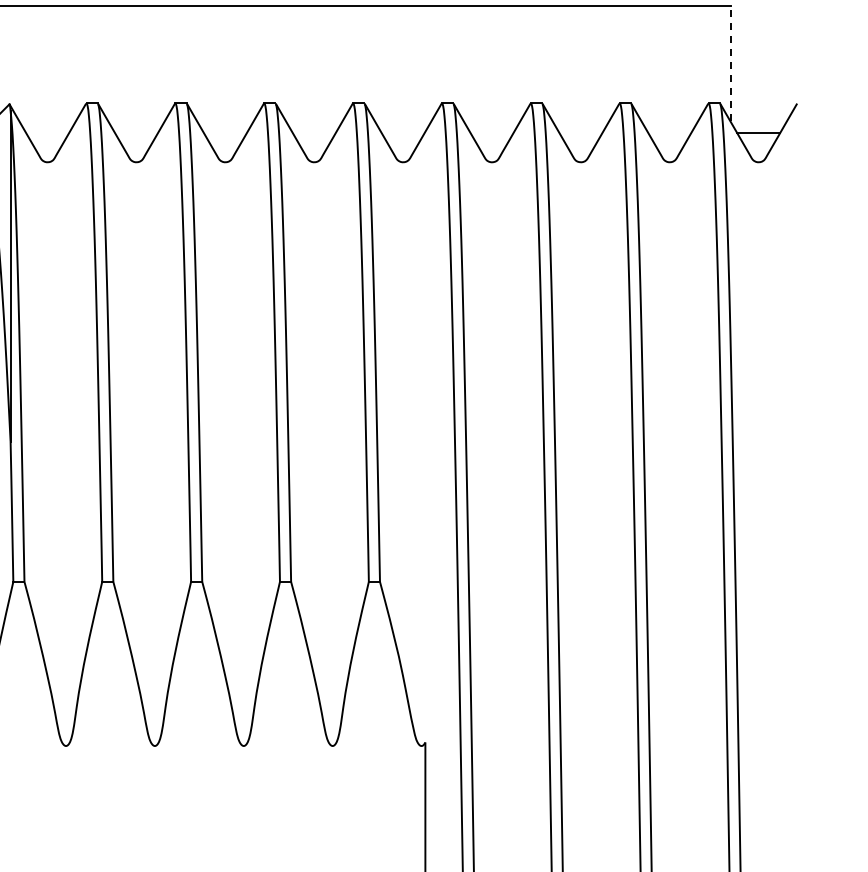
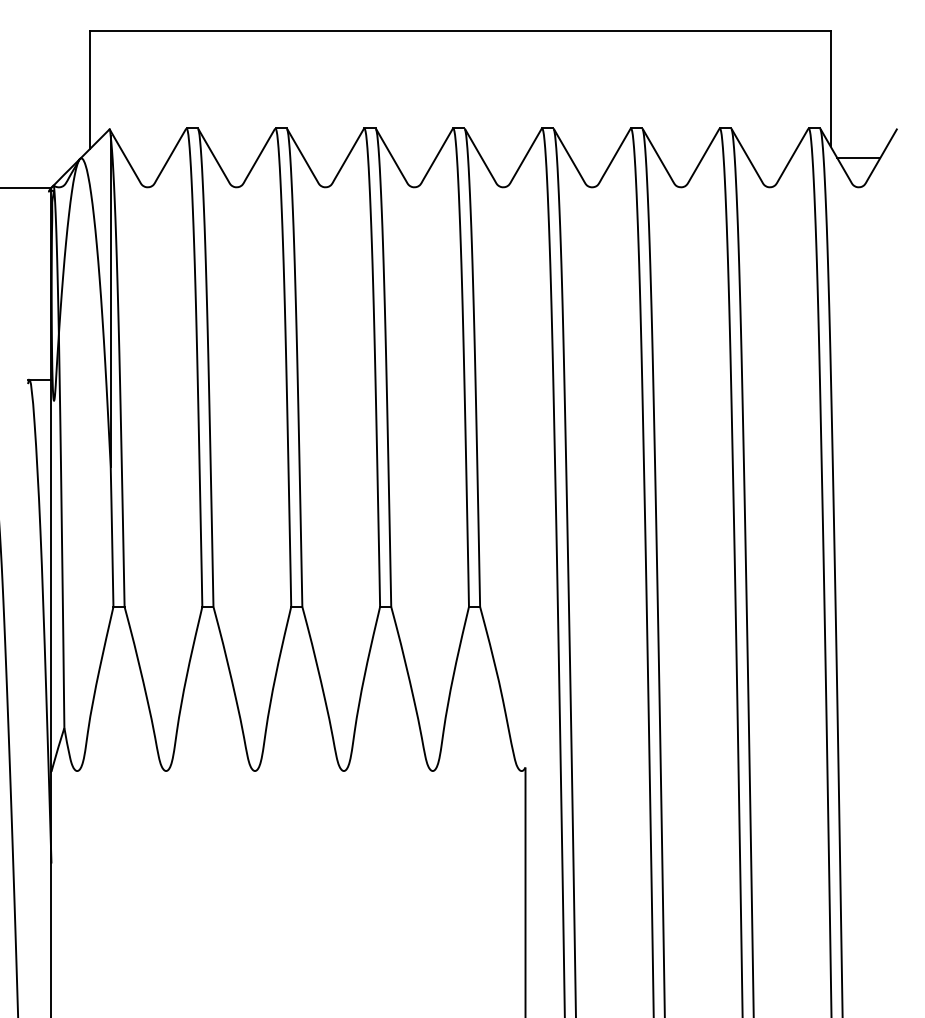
line: (730, 63) -> (830, 88), dashed -> solid

